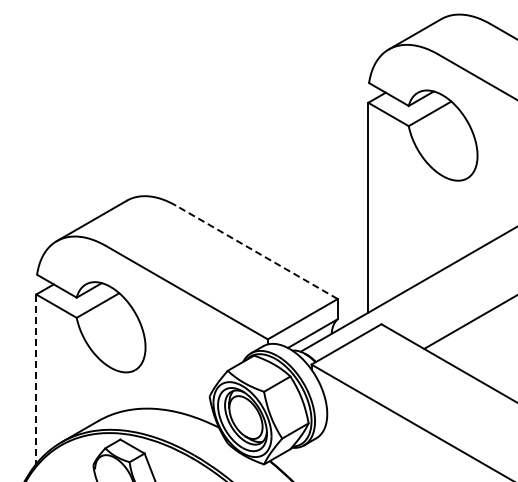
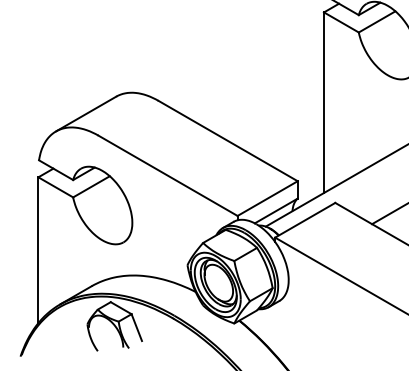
line: (256, 252) -> (227, 141), dashed -> solid
line: (36, 379) -> (38, 250), dashed -> solid

